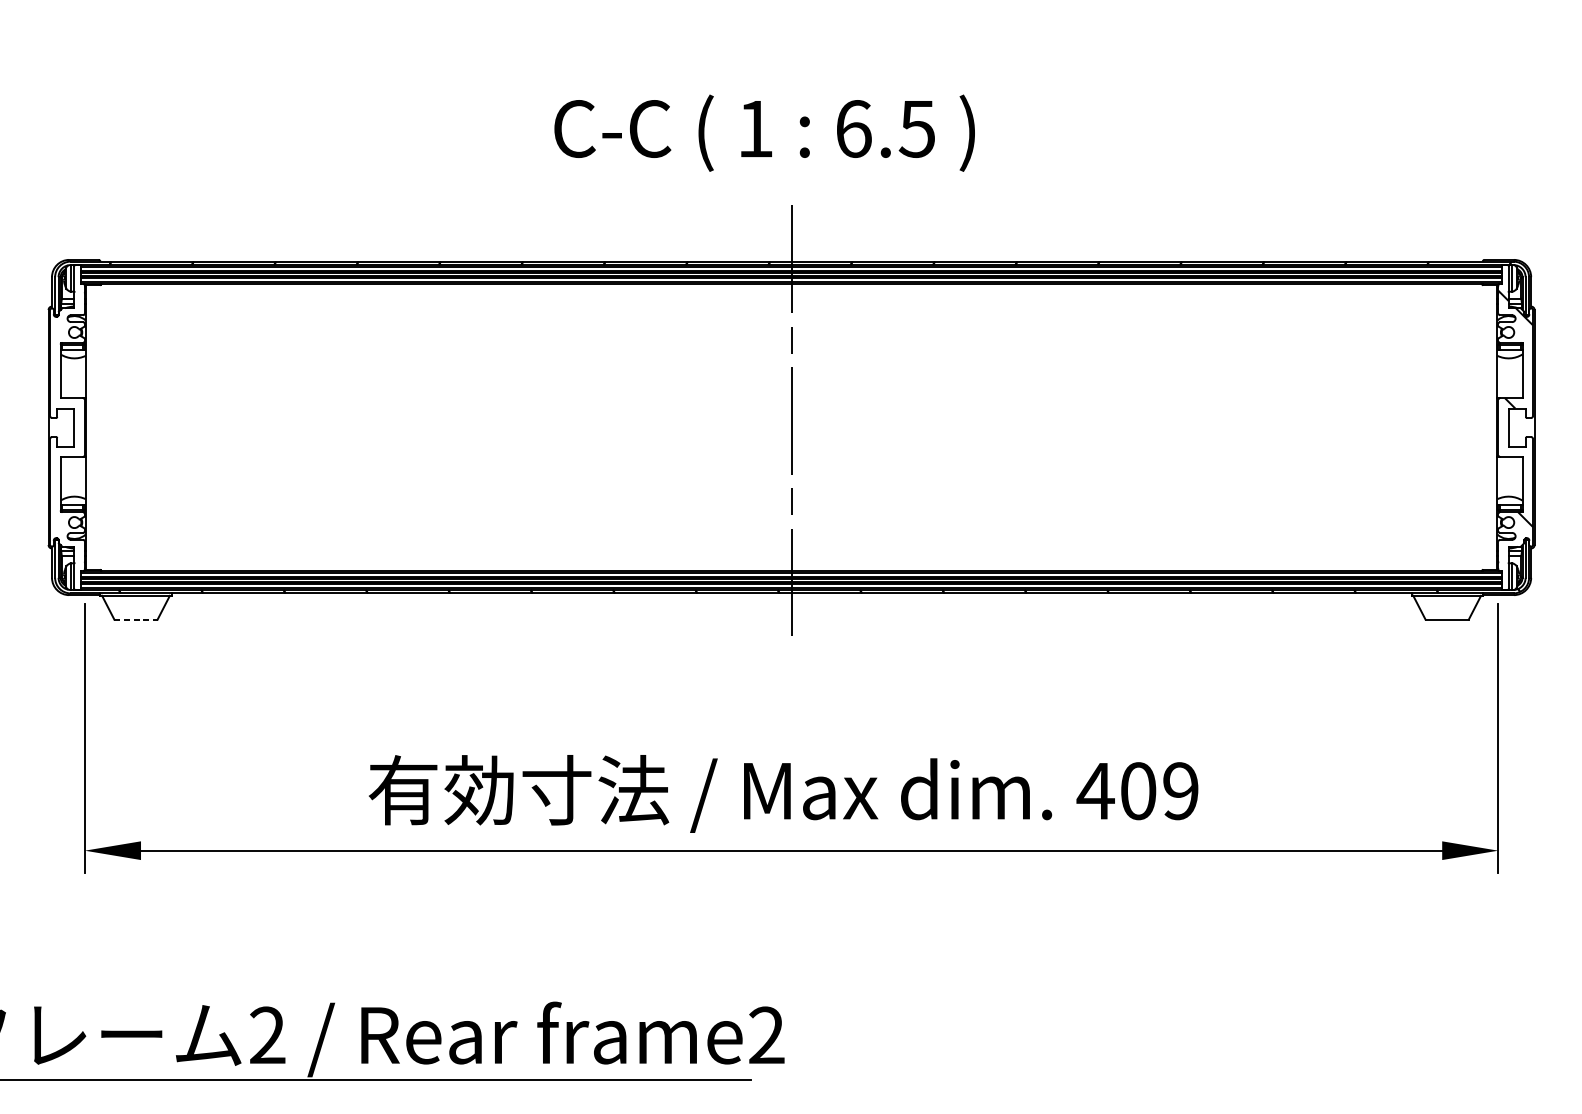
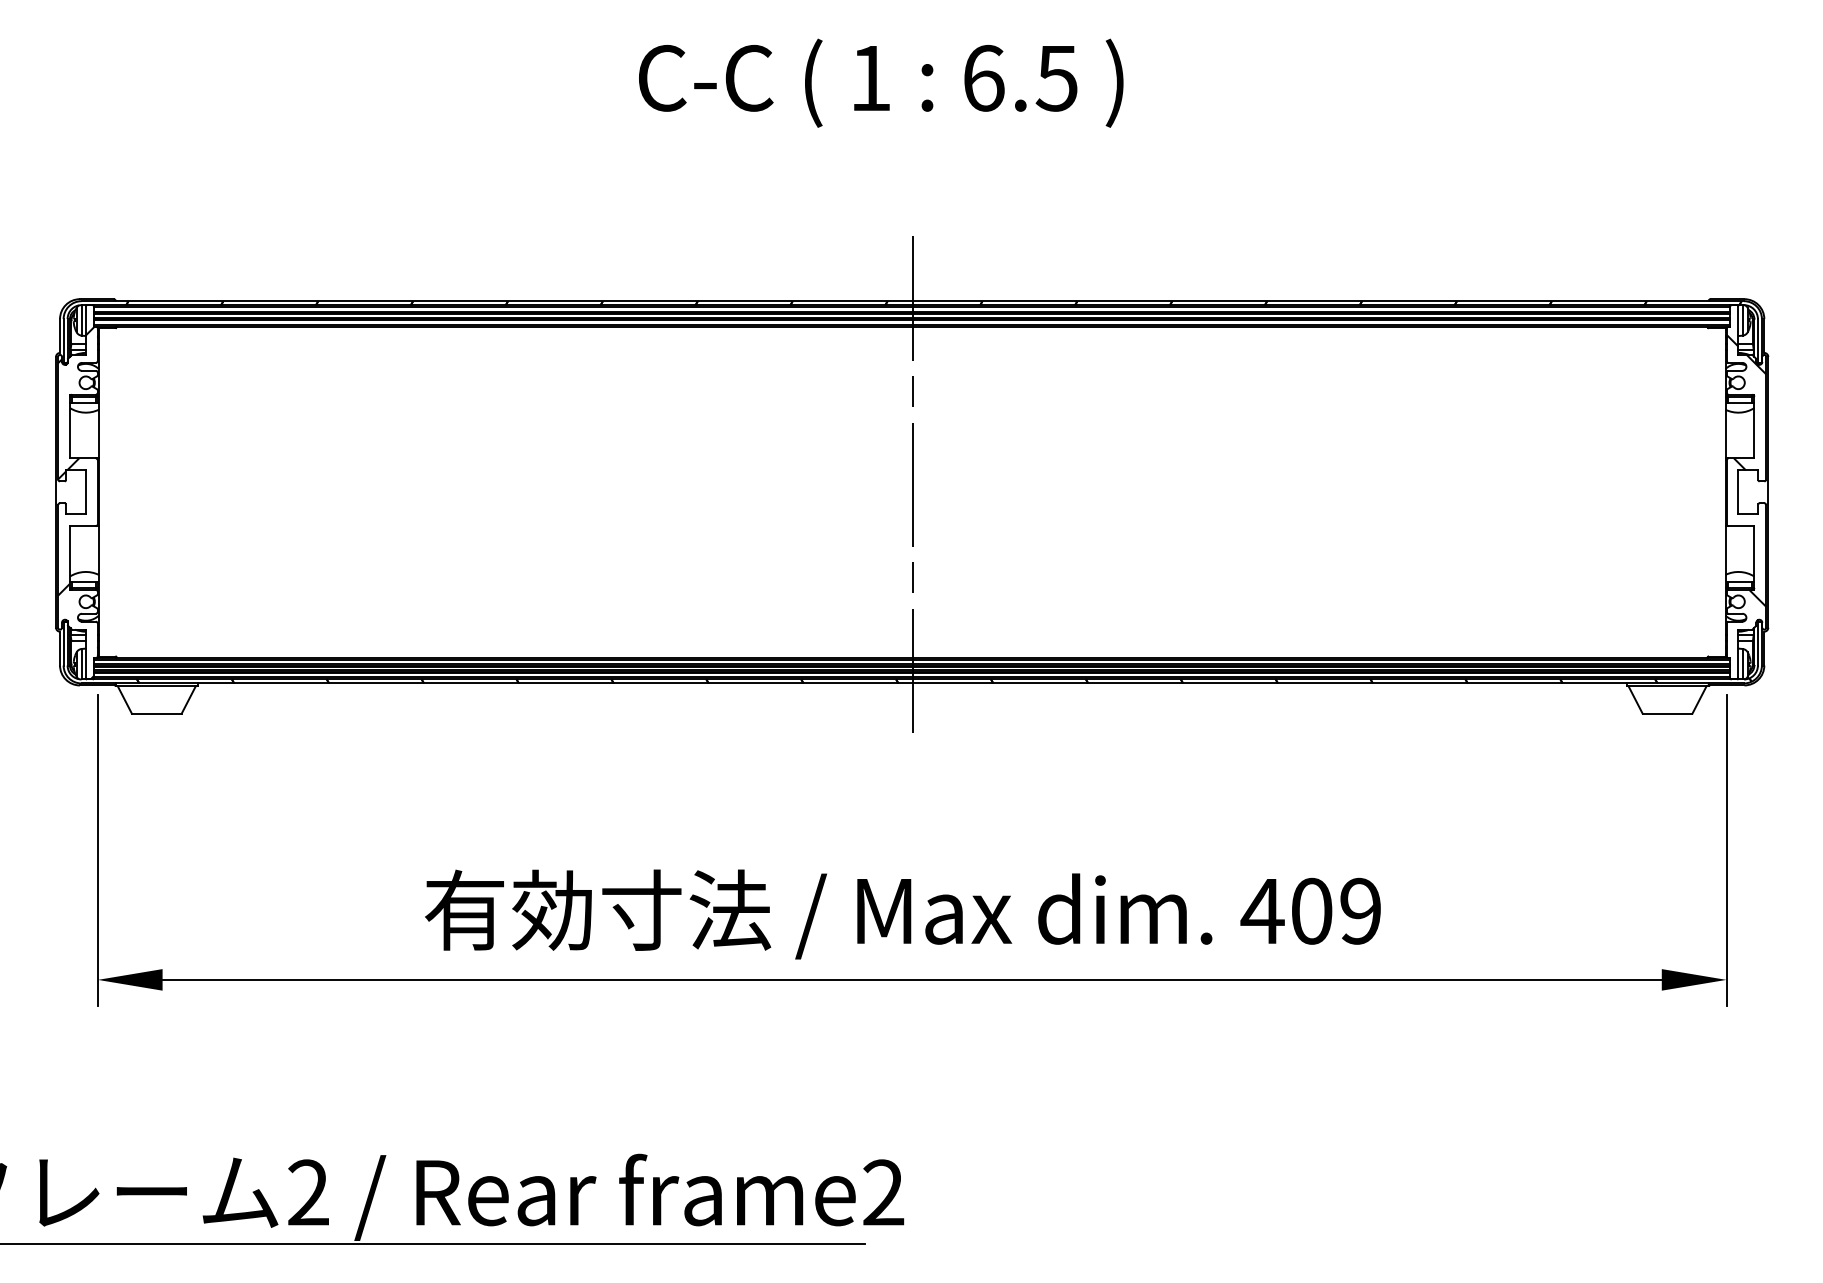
text: (764, 132) -> (881, 82), moved
hatch: (66, 437) -> (76, 503), added
line: (135, 619) -> (156, 713), dashed -> solid

